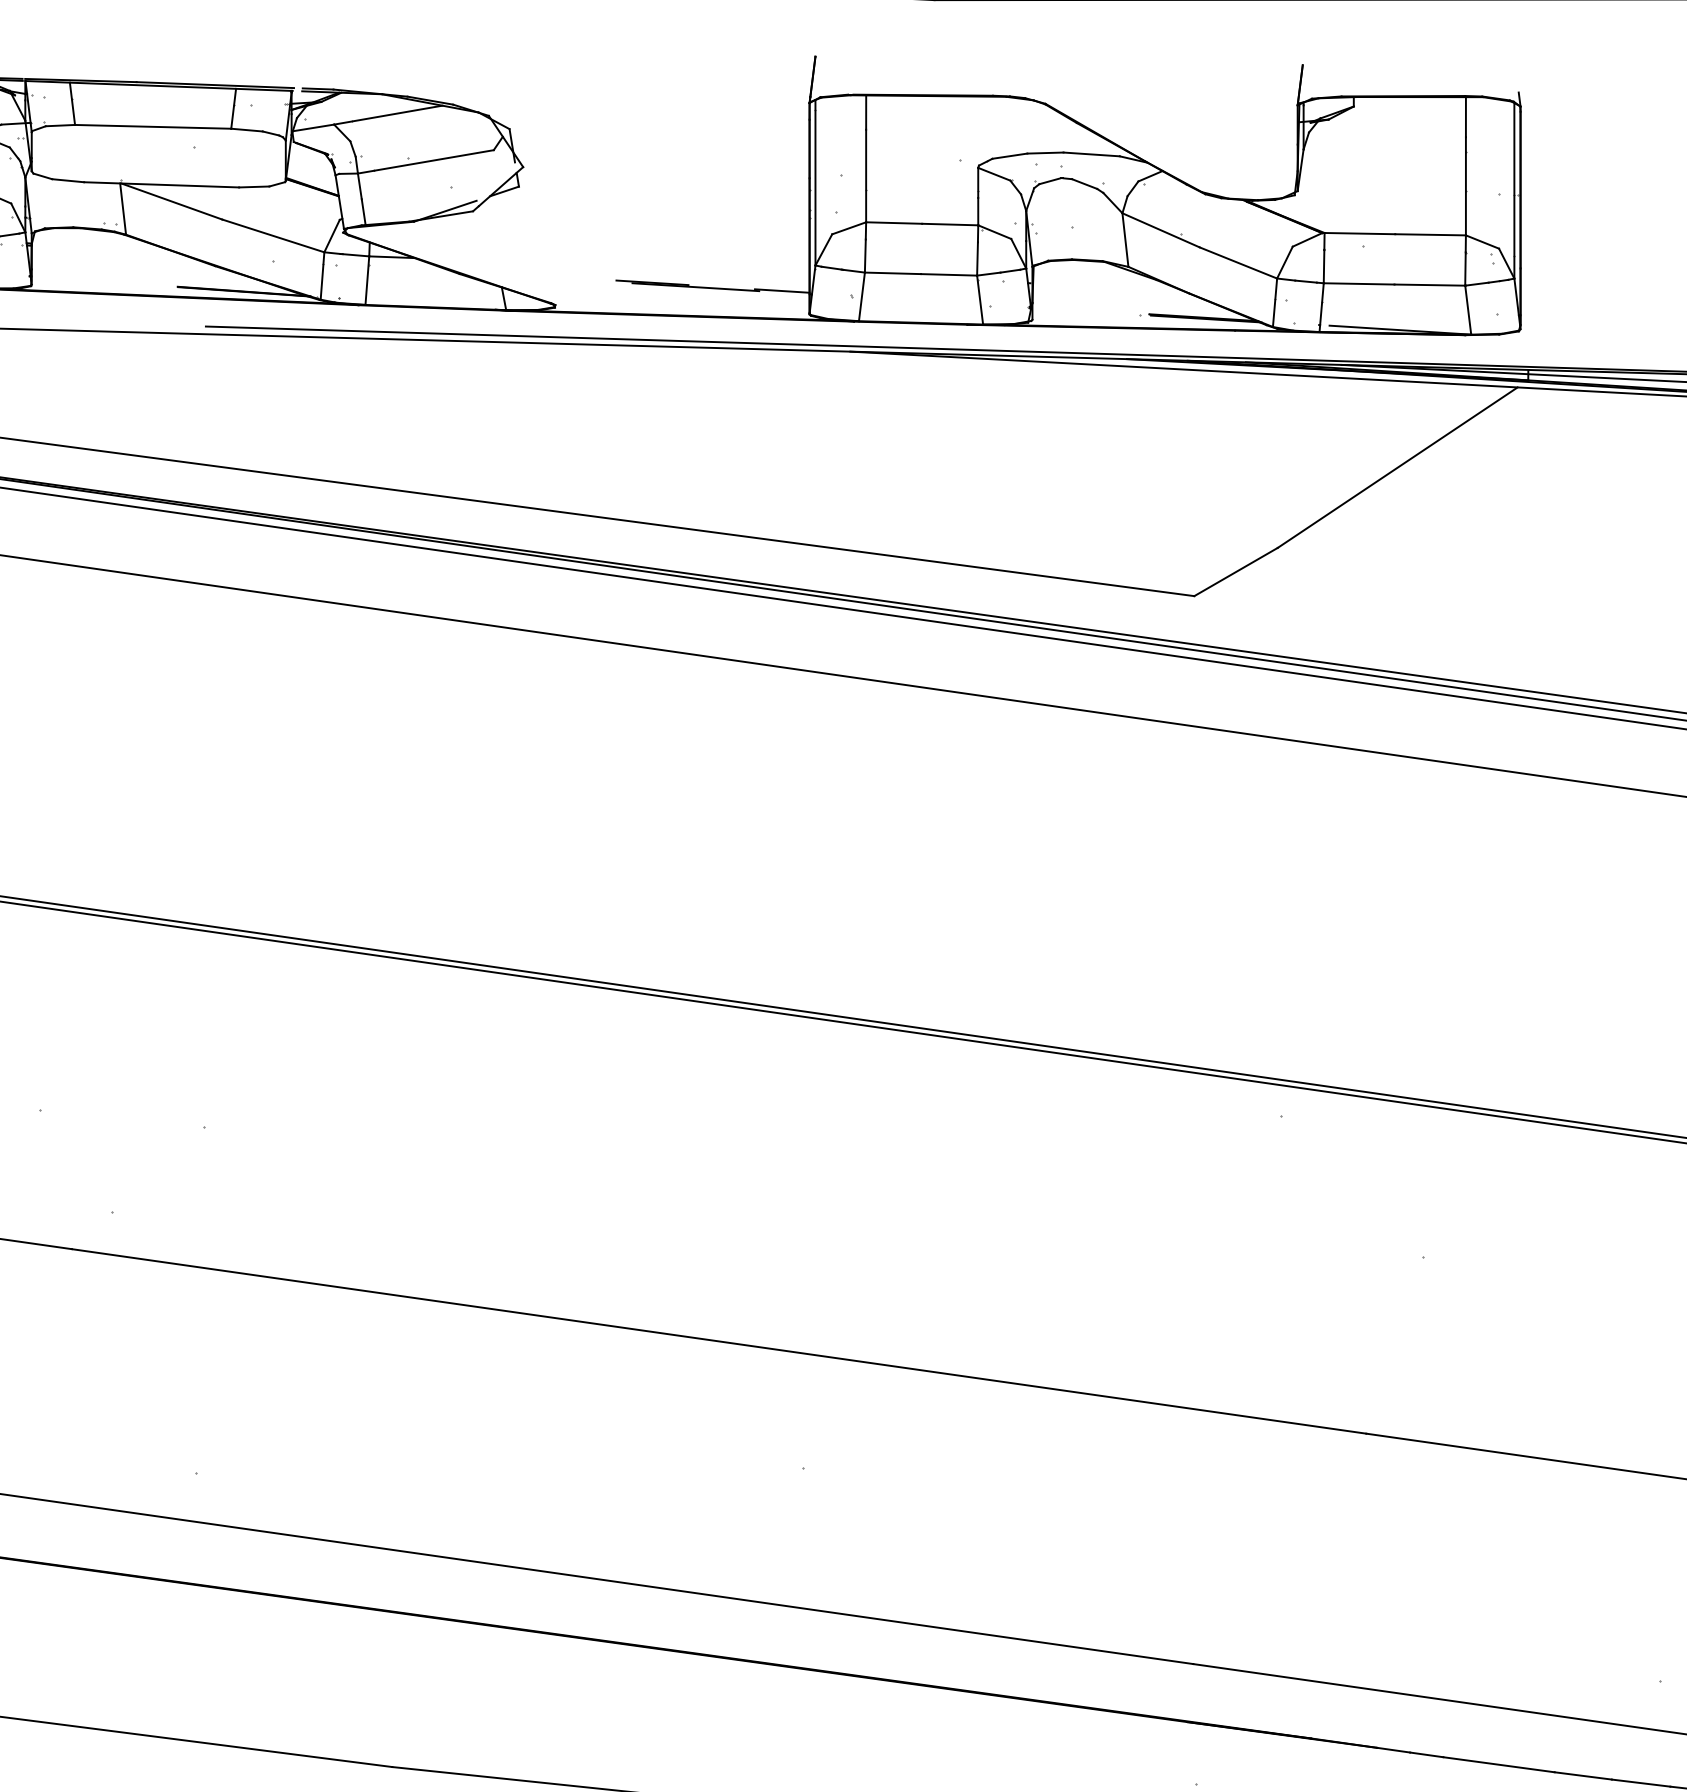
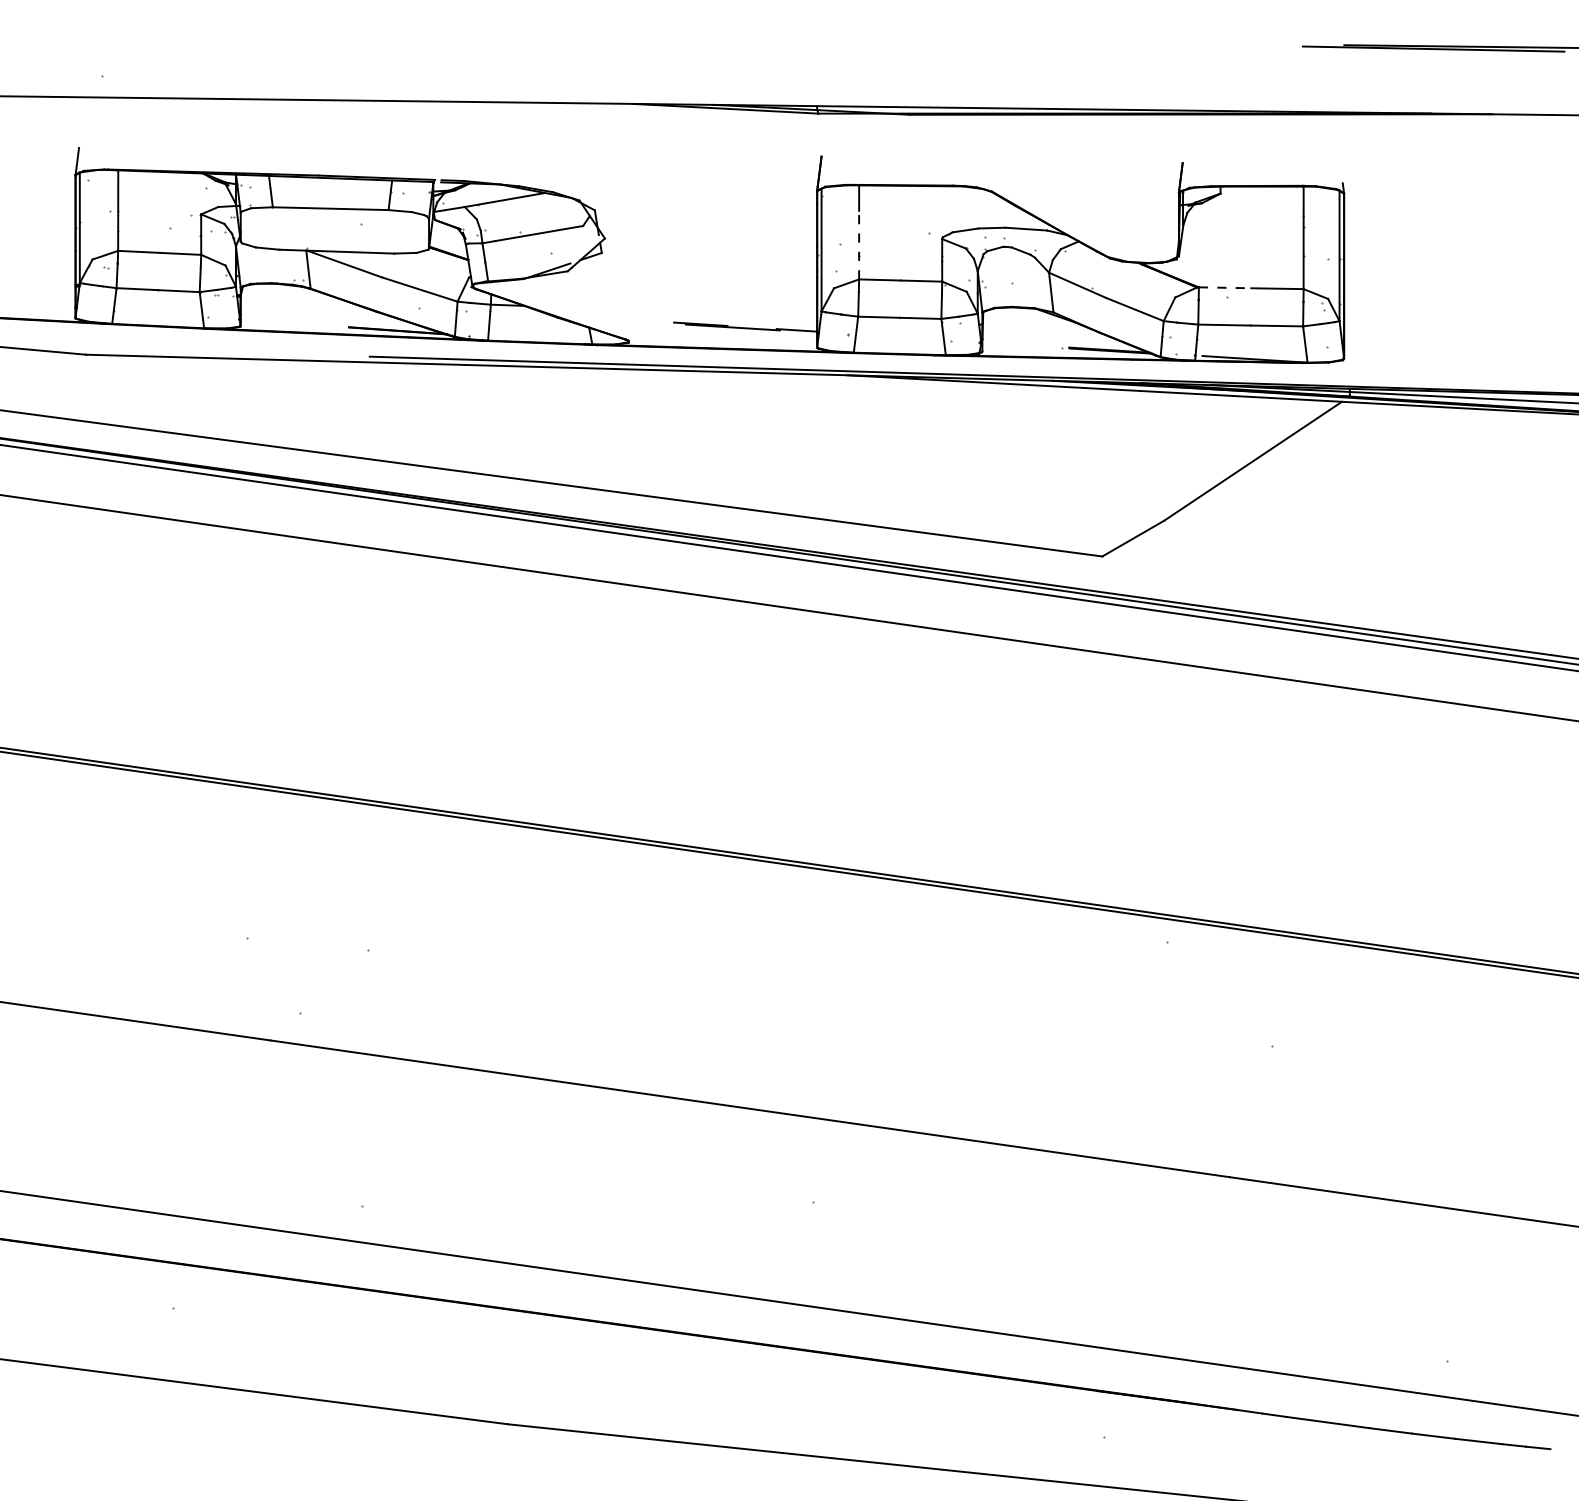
line: (866, 175) -> (859, 244), solid -> dashed
line: (1360, 233) -> (1225, 287), solid -> dashed

